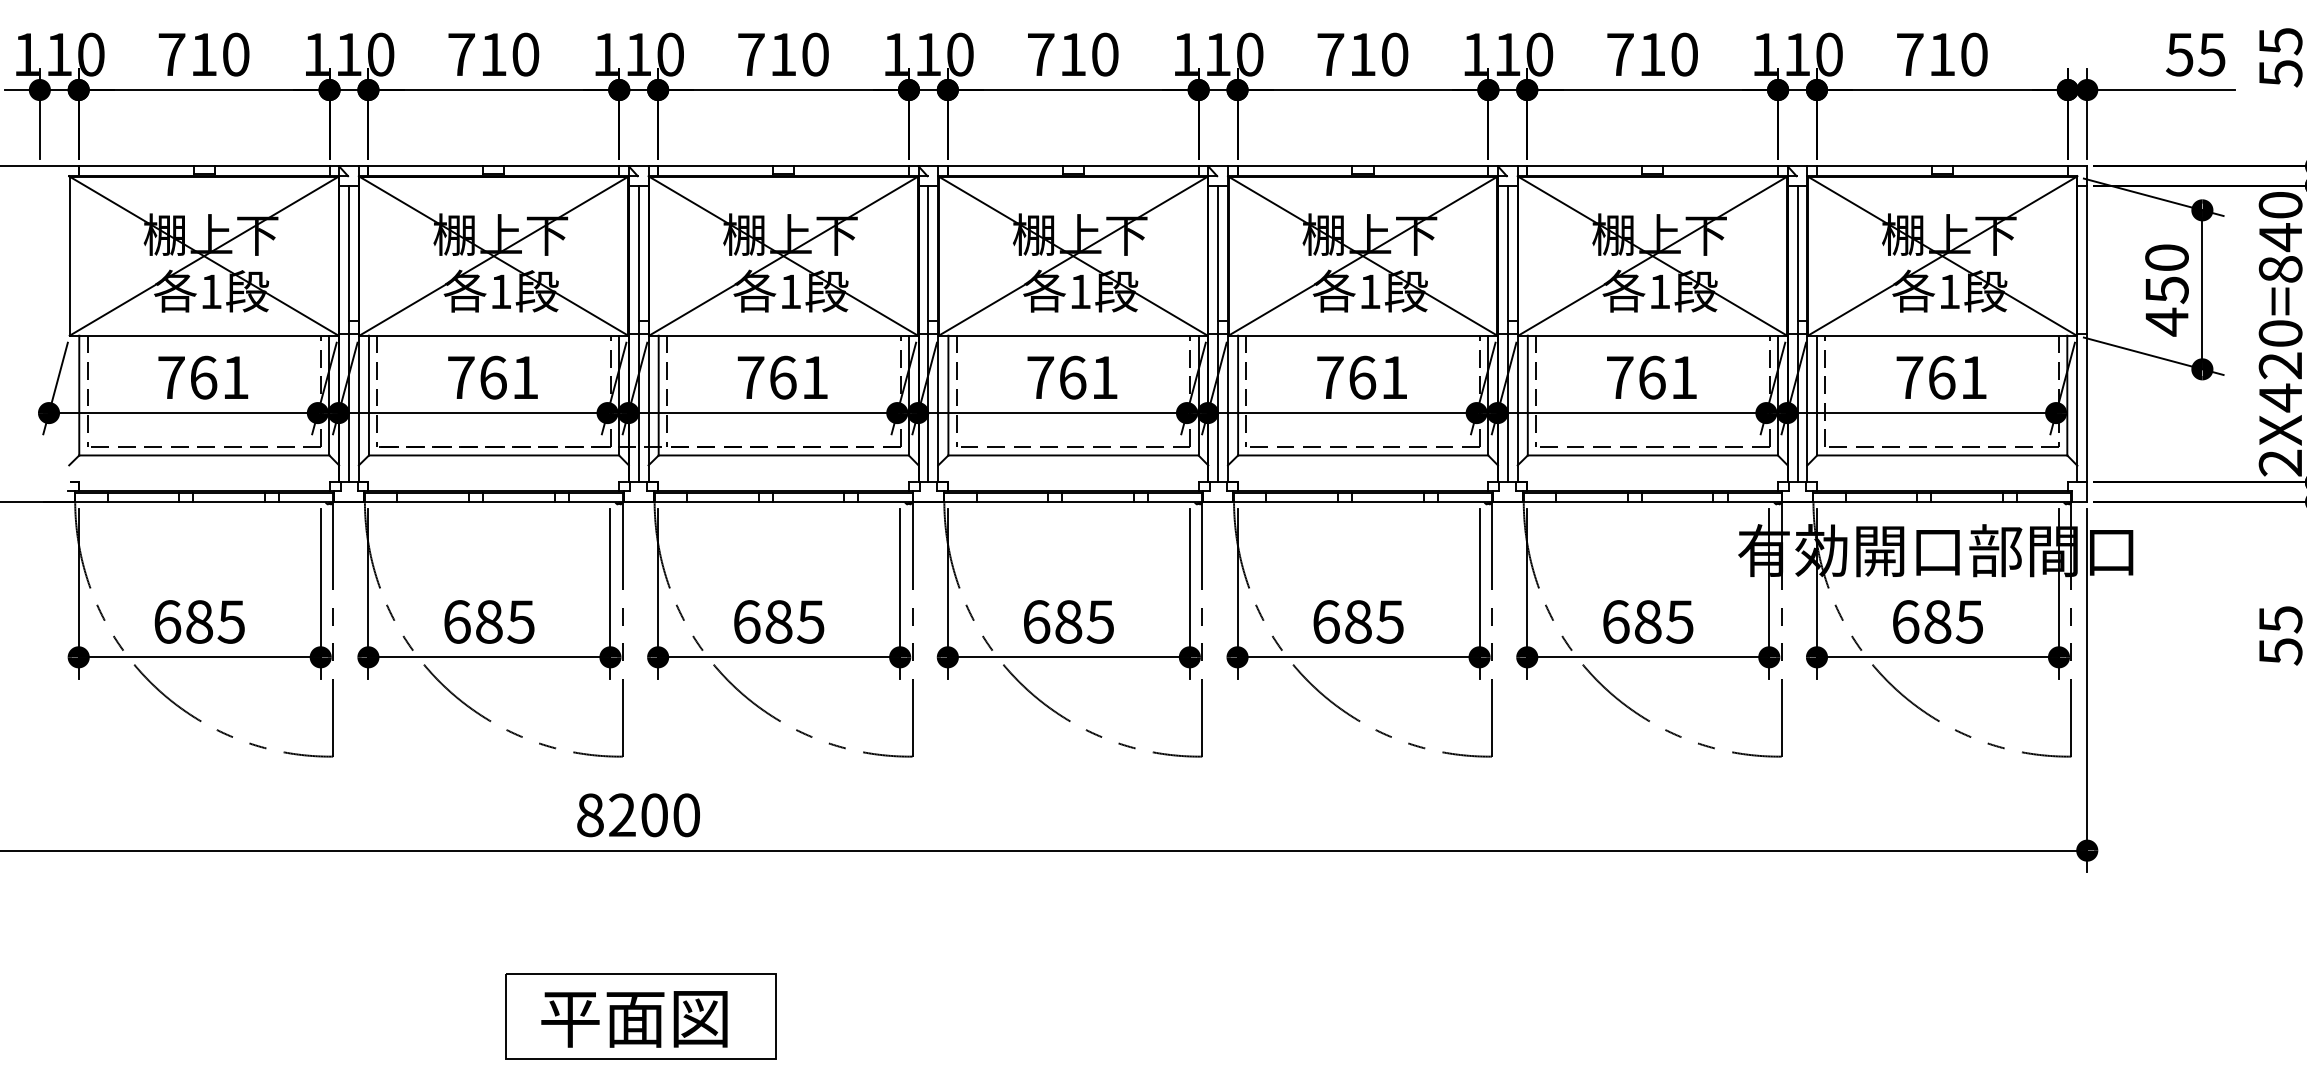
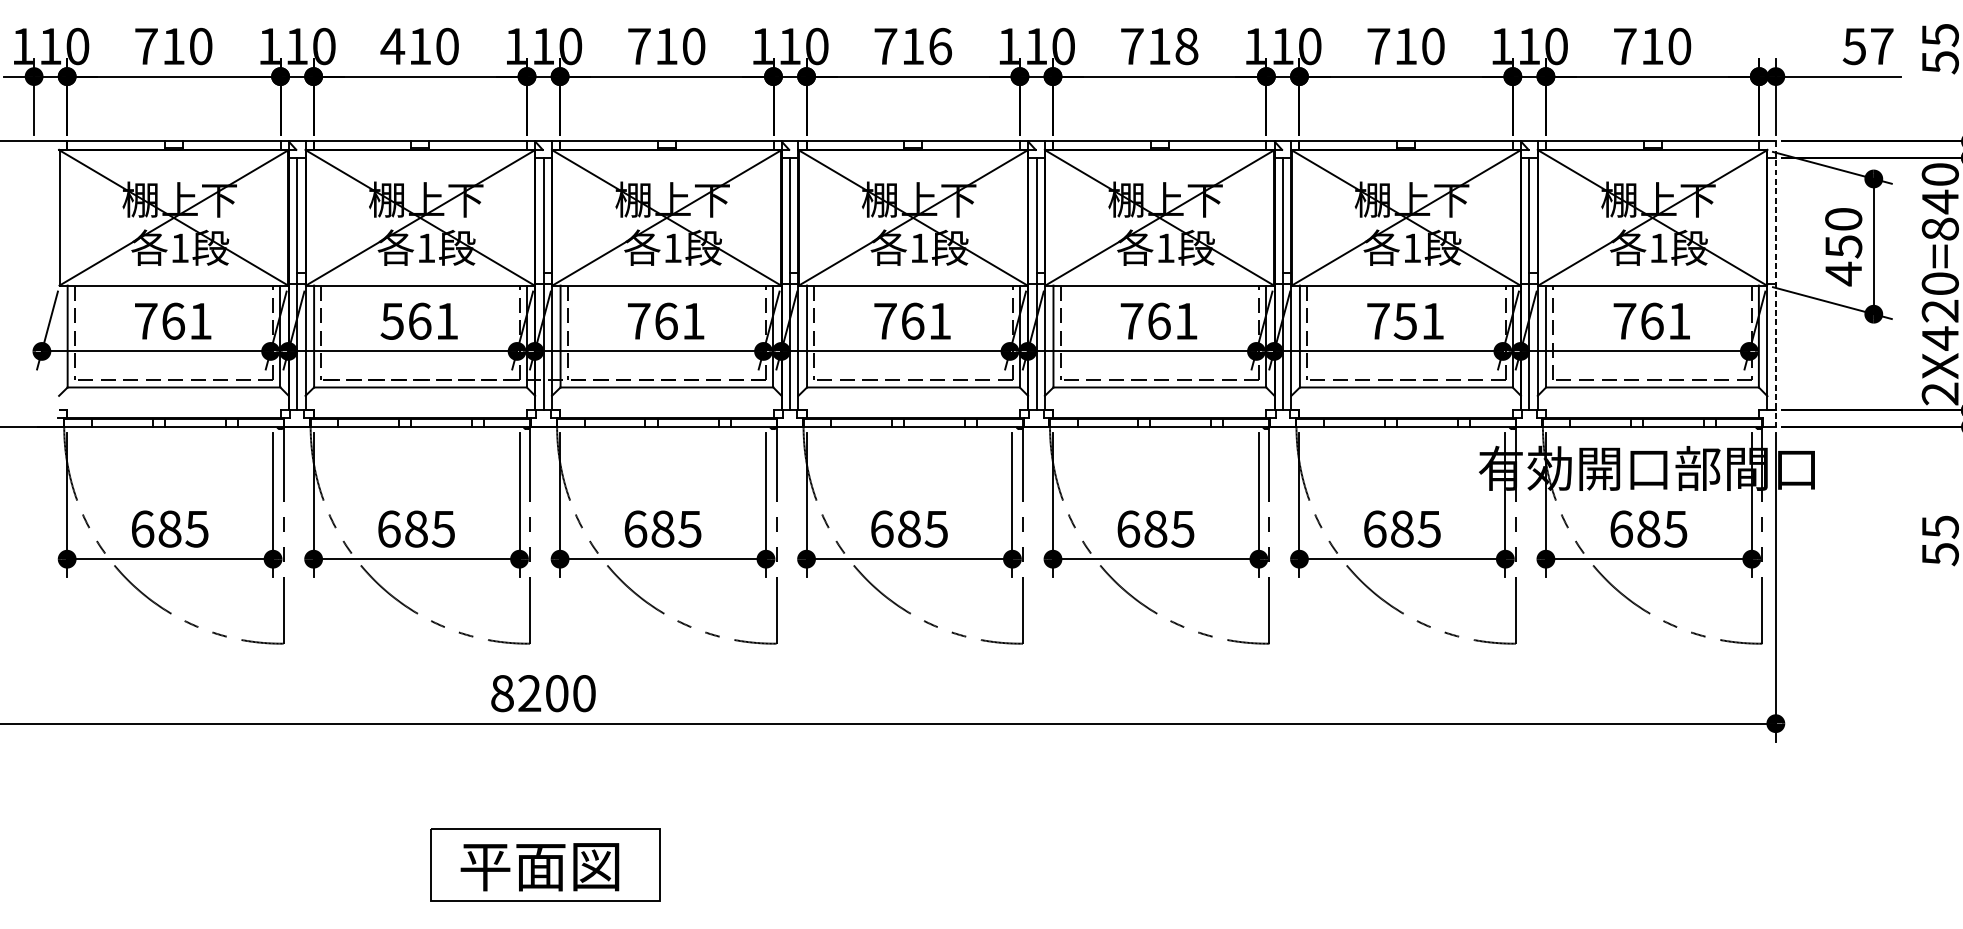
text: (460, 54) -> (391, 46), 710 -> 410
text: (1105, 54) -> (940, 46), 710 -> 716
text: (1394, 54) -> (1186, 46), 710 -> 718
text: (2211, 54) -> (1881, 46), 55 -> 57
line: (2087, 334) -> (1776, 284), solid -> dashed
text: (460, 377) -> (391, 321), 761 -> 561
text: (1651, 377) -> (1405, 321), 761 -> 751

